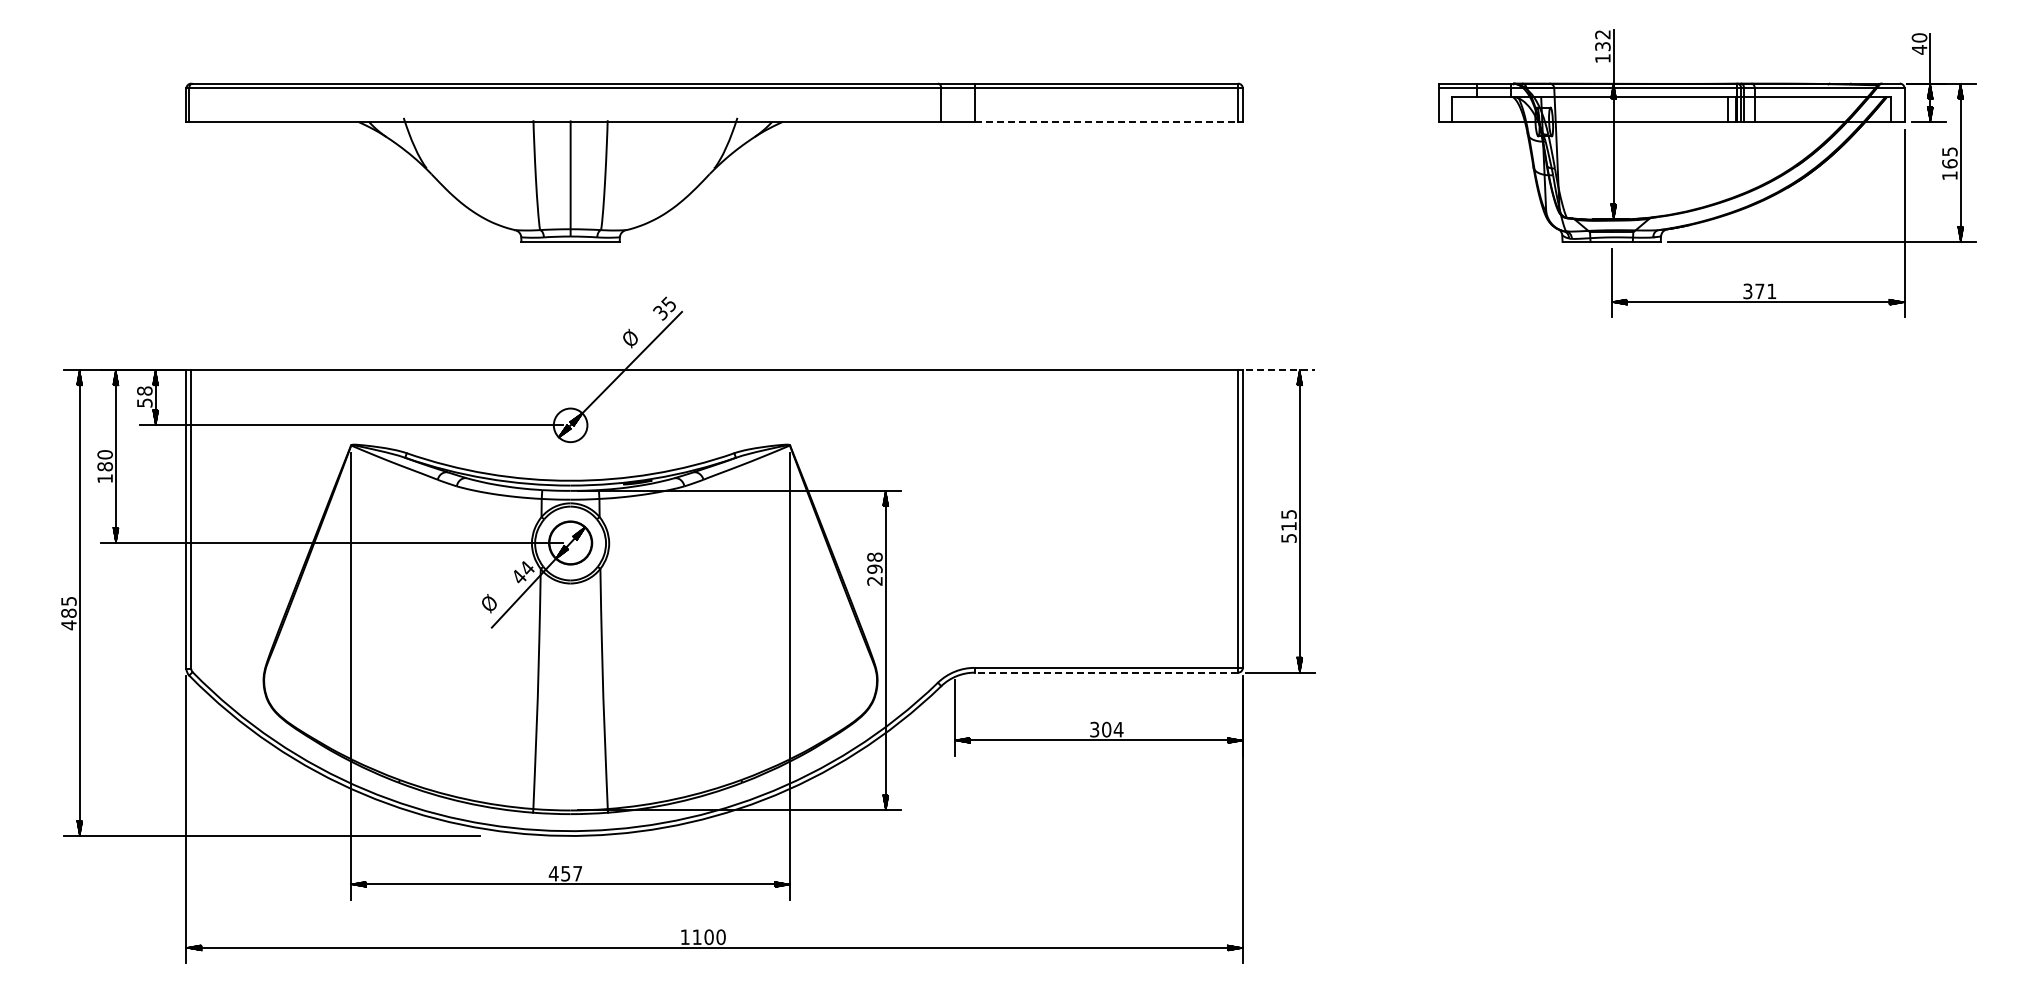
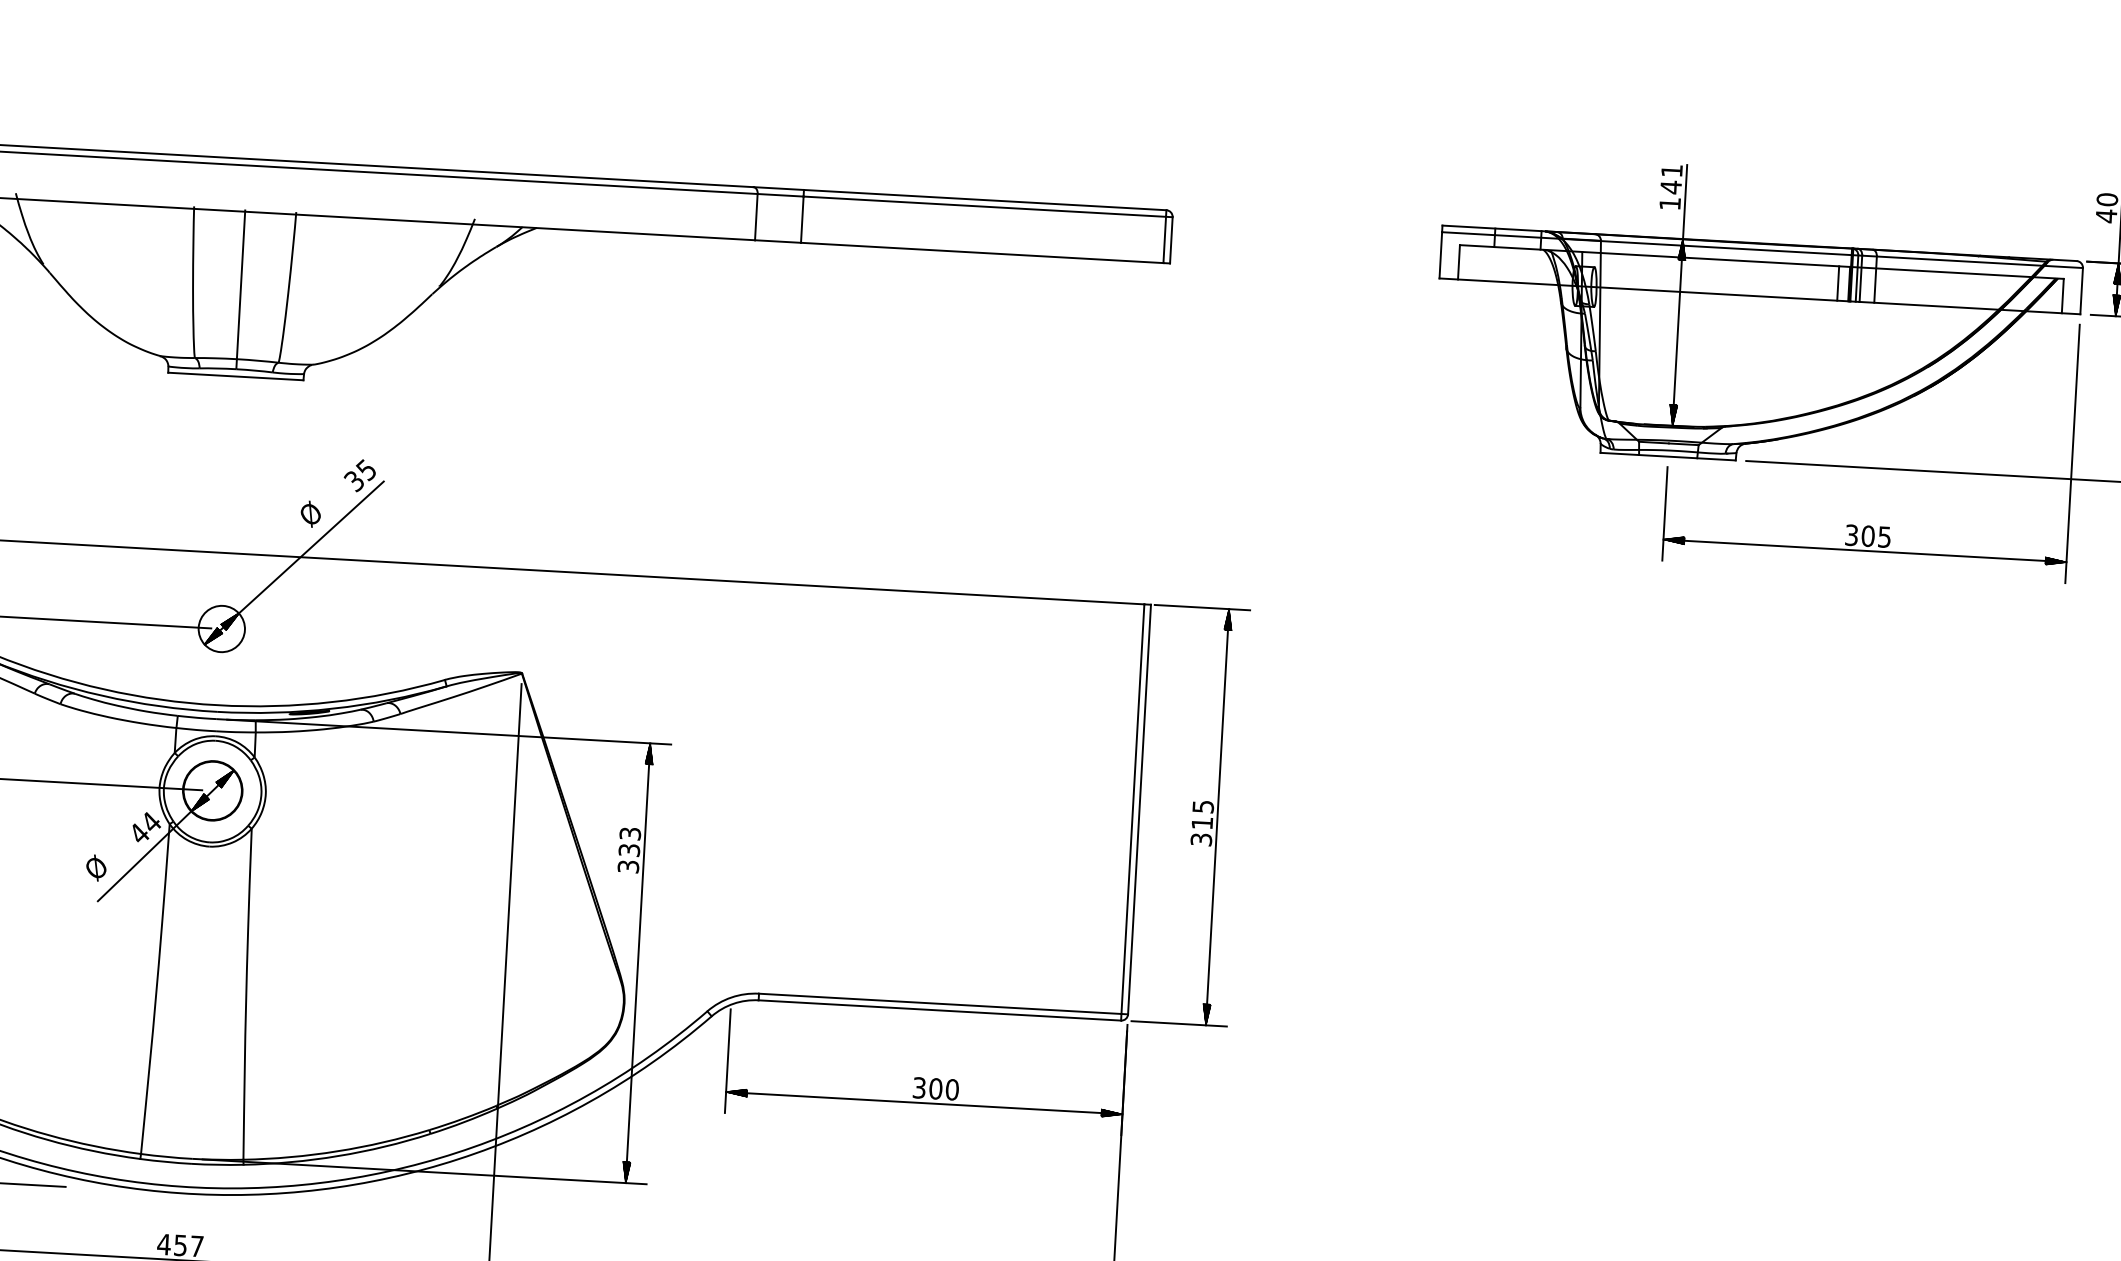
text: (1602, 40) -> (1671, 178), 132 -> 141
line: (1106, 122) -> (982, 253), dashed -> solid
text: (1765, 291) -> (1875, 536), 371 -> 305
line: (1280, 370) -> (1202, 608), dashed -> solid
text: (1288, 538) -> (1200, 839), 515 -> 315
text: (874, 568) -> (628, 849), 298 -> 333
line: (1106, 672) -> (940, 1010), dashed -> solid
text: (1118, 729) -> (952, 1089), 304 -> 300

